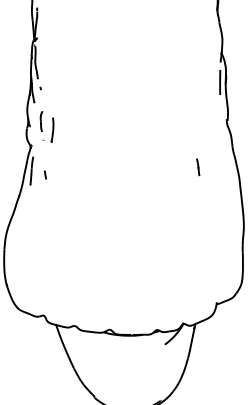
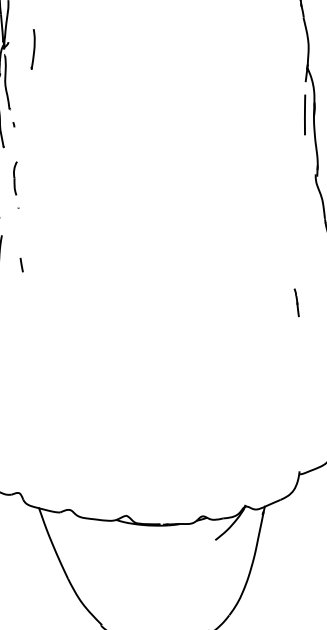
line: (52, 129) -> (33, 48), moved
line: (198, 167) -> (297, 303), moved

